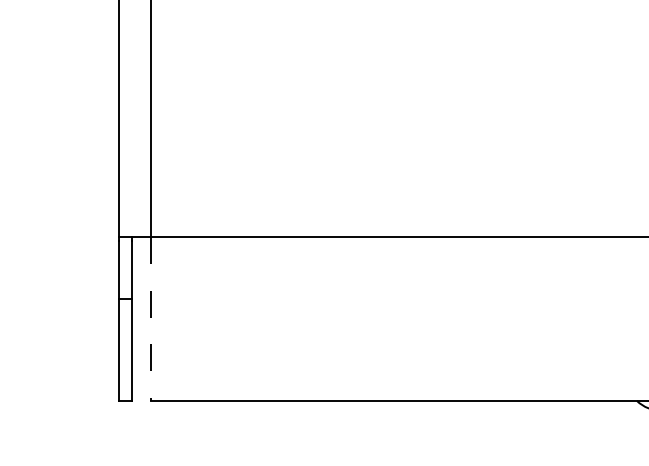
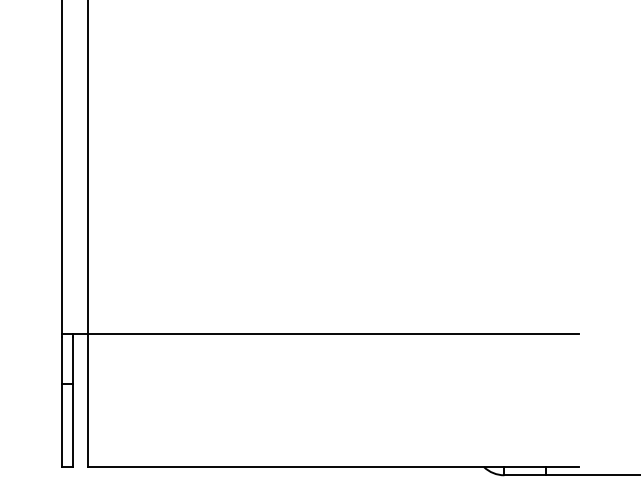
line: (151, 319) -> (88, 400), dashed -> solid

